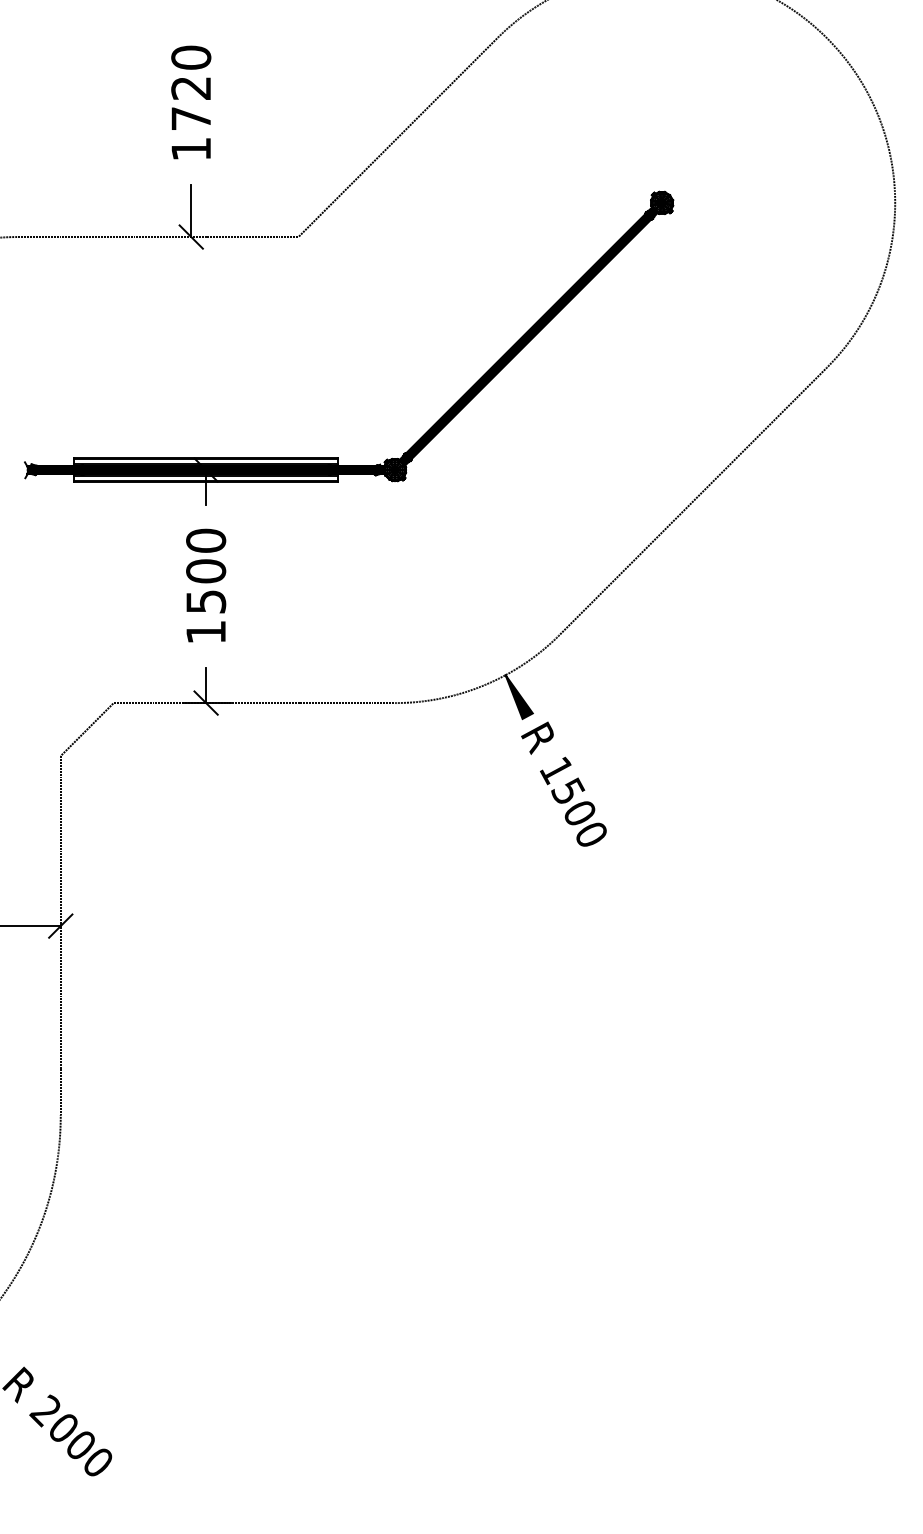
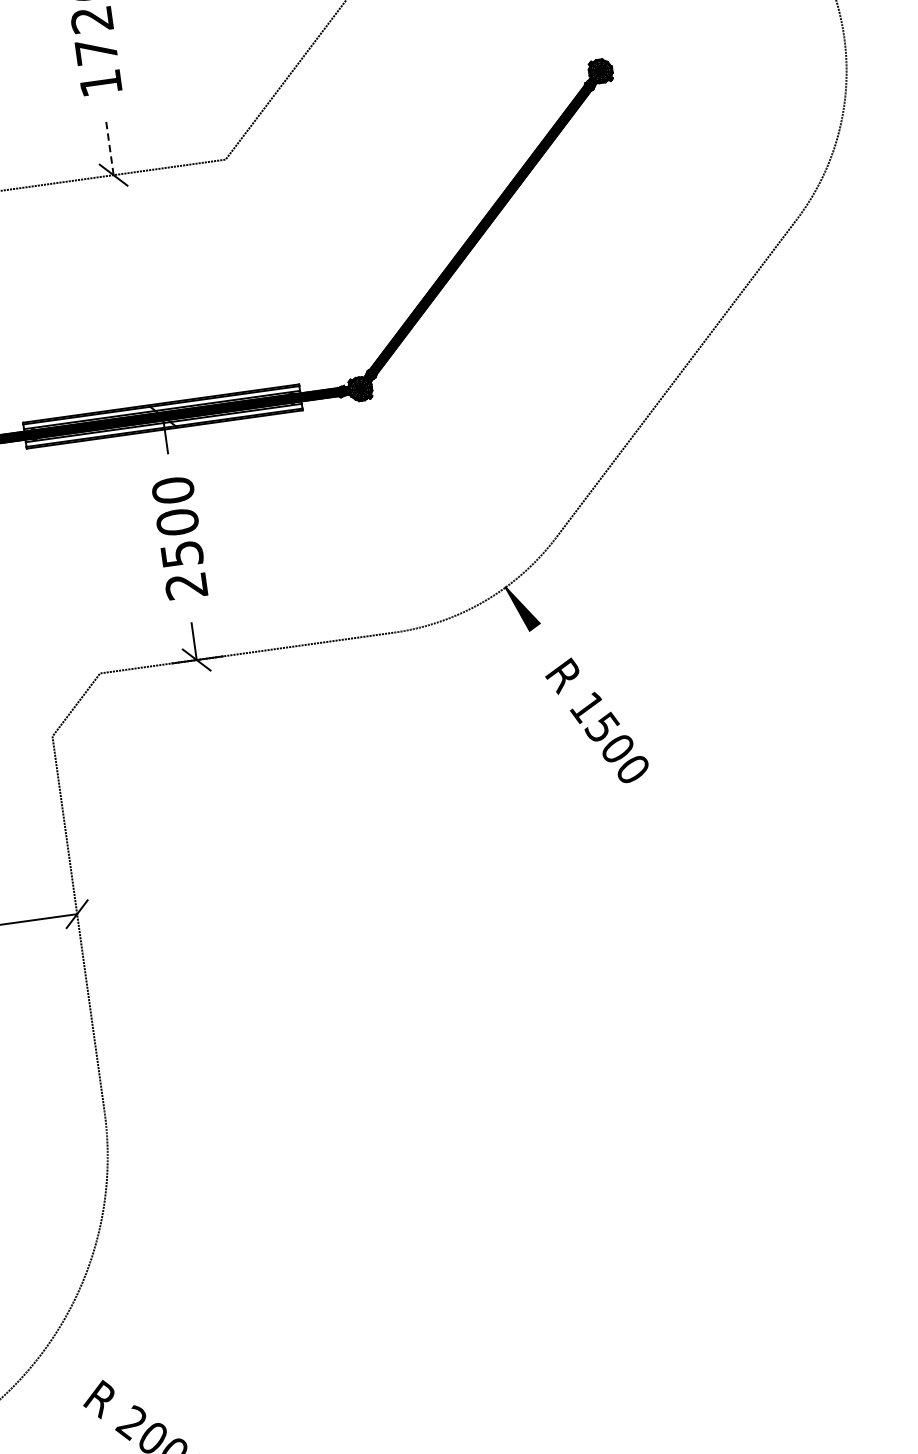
line: (191, 210) -> (110, 147), solid -> dashed
text: (205, 632) -> (185, 586), 1500 -> 2500
text: (563, 783) -> (596, 720), moved

